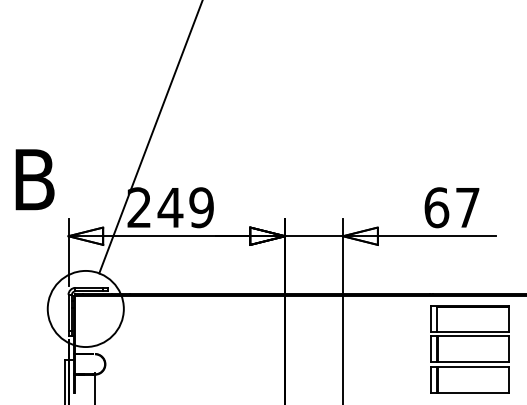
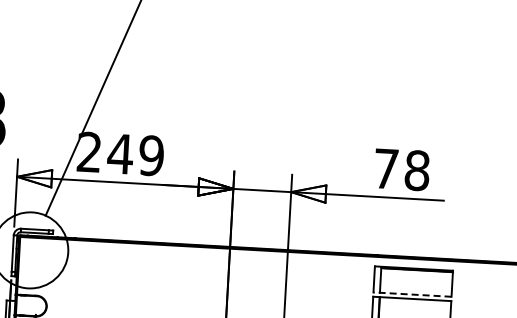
text: (452, 207) -> (402, 169), 67 -> 78
line: (469, 331) -> (412, 294), solid -> dashed

